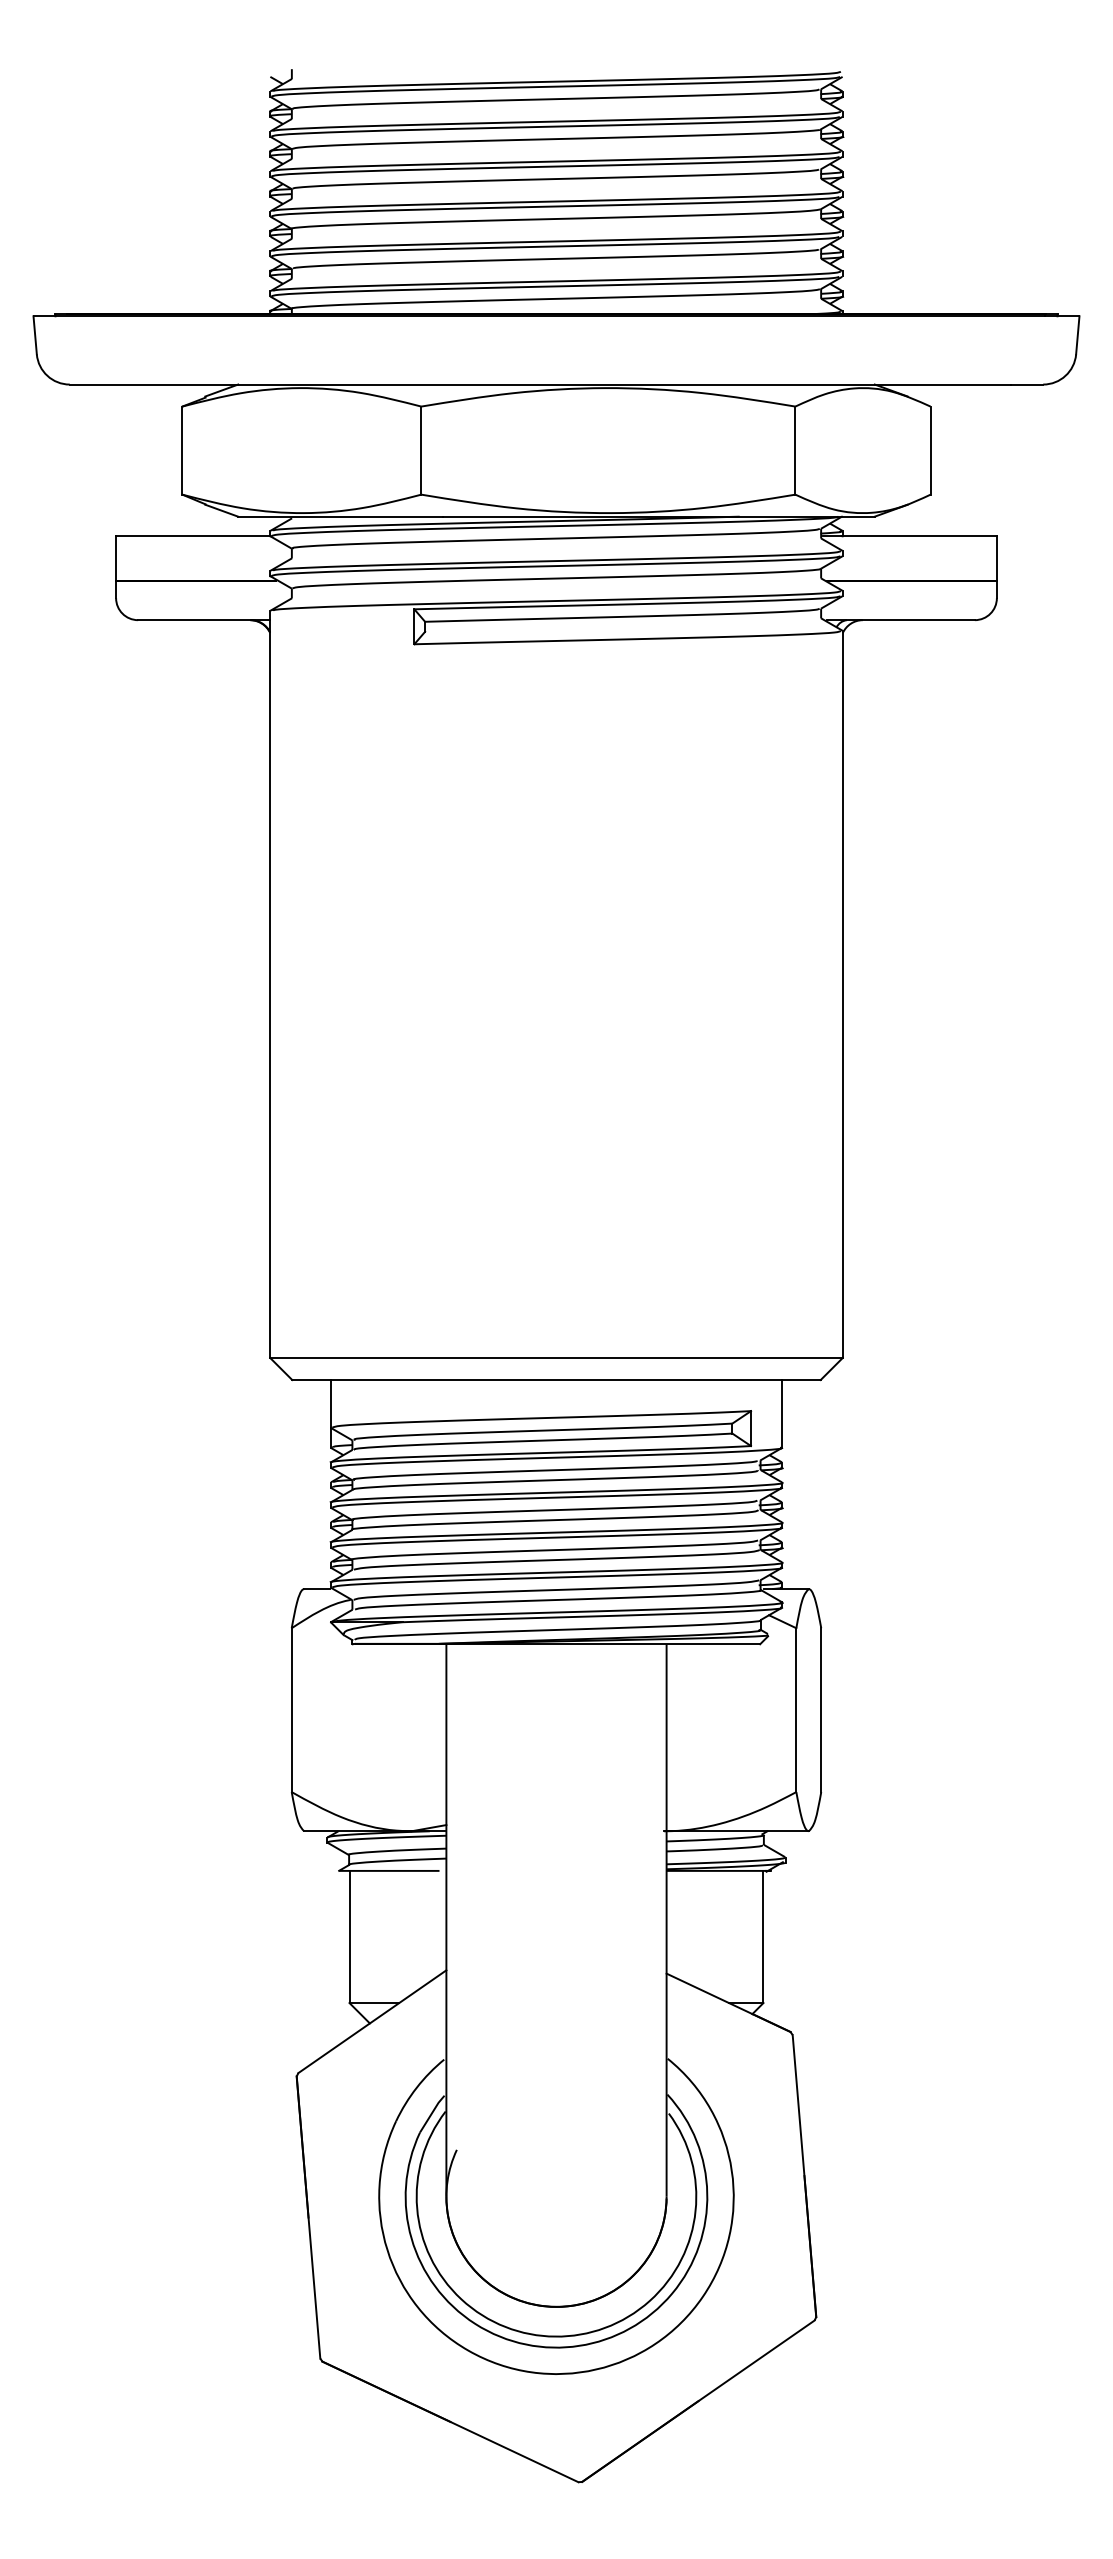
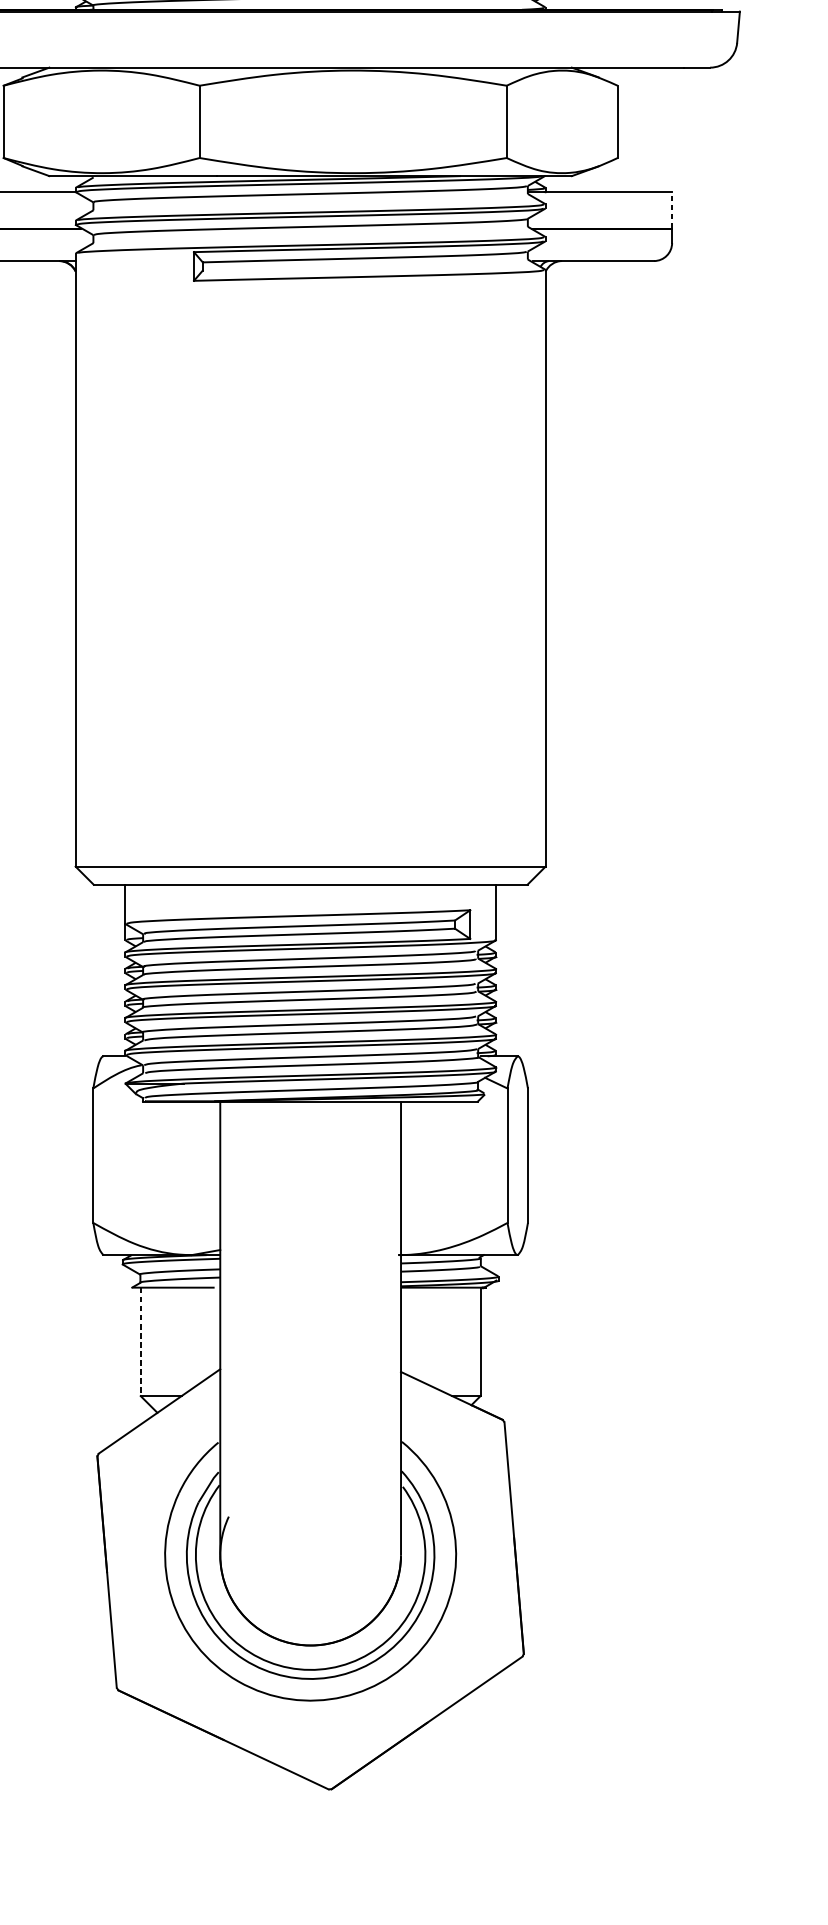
line: (996, 558) -> (671, 210), solid -> dashed
line: (349, 1937) -> (140, 1342), solid -> dashed

